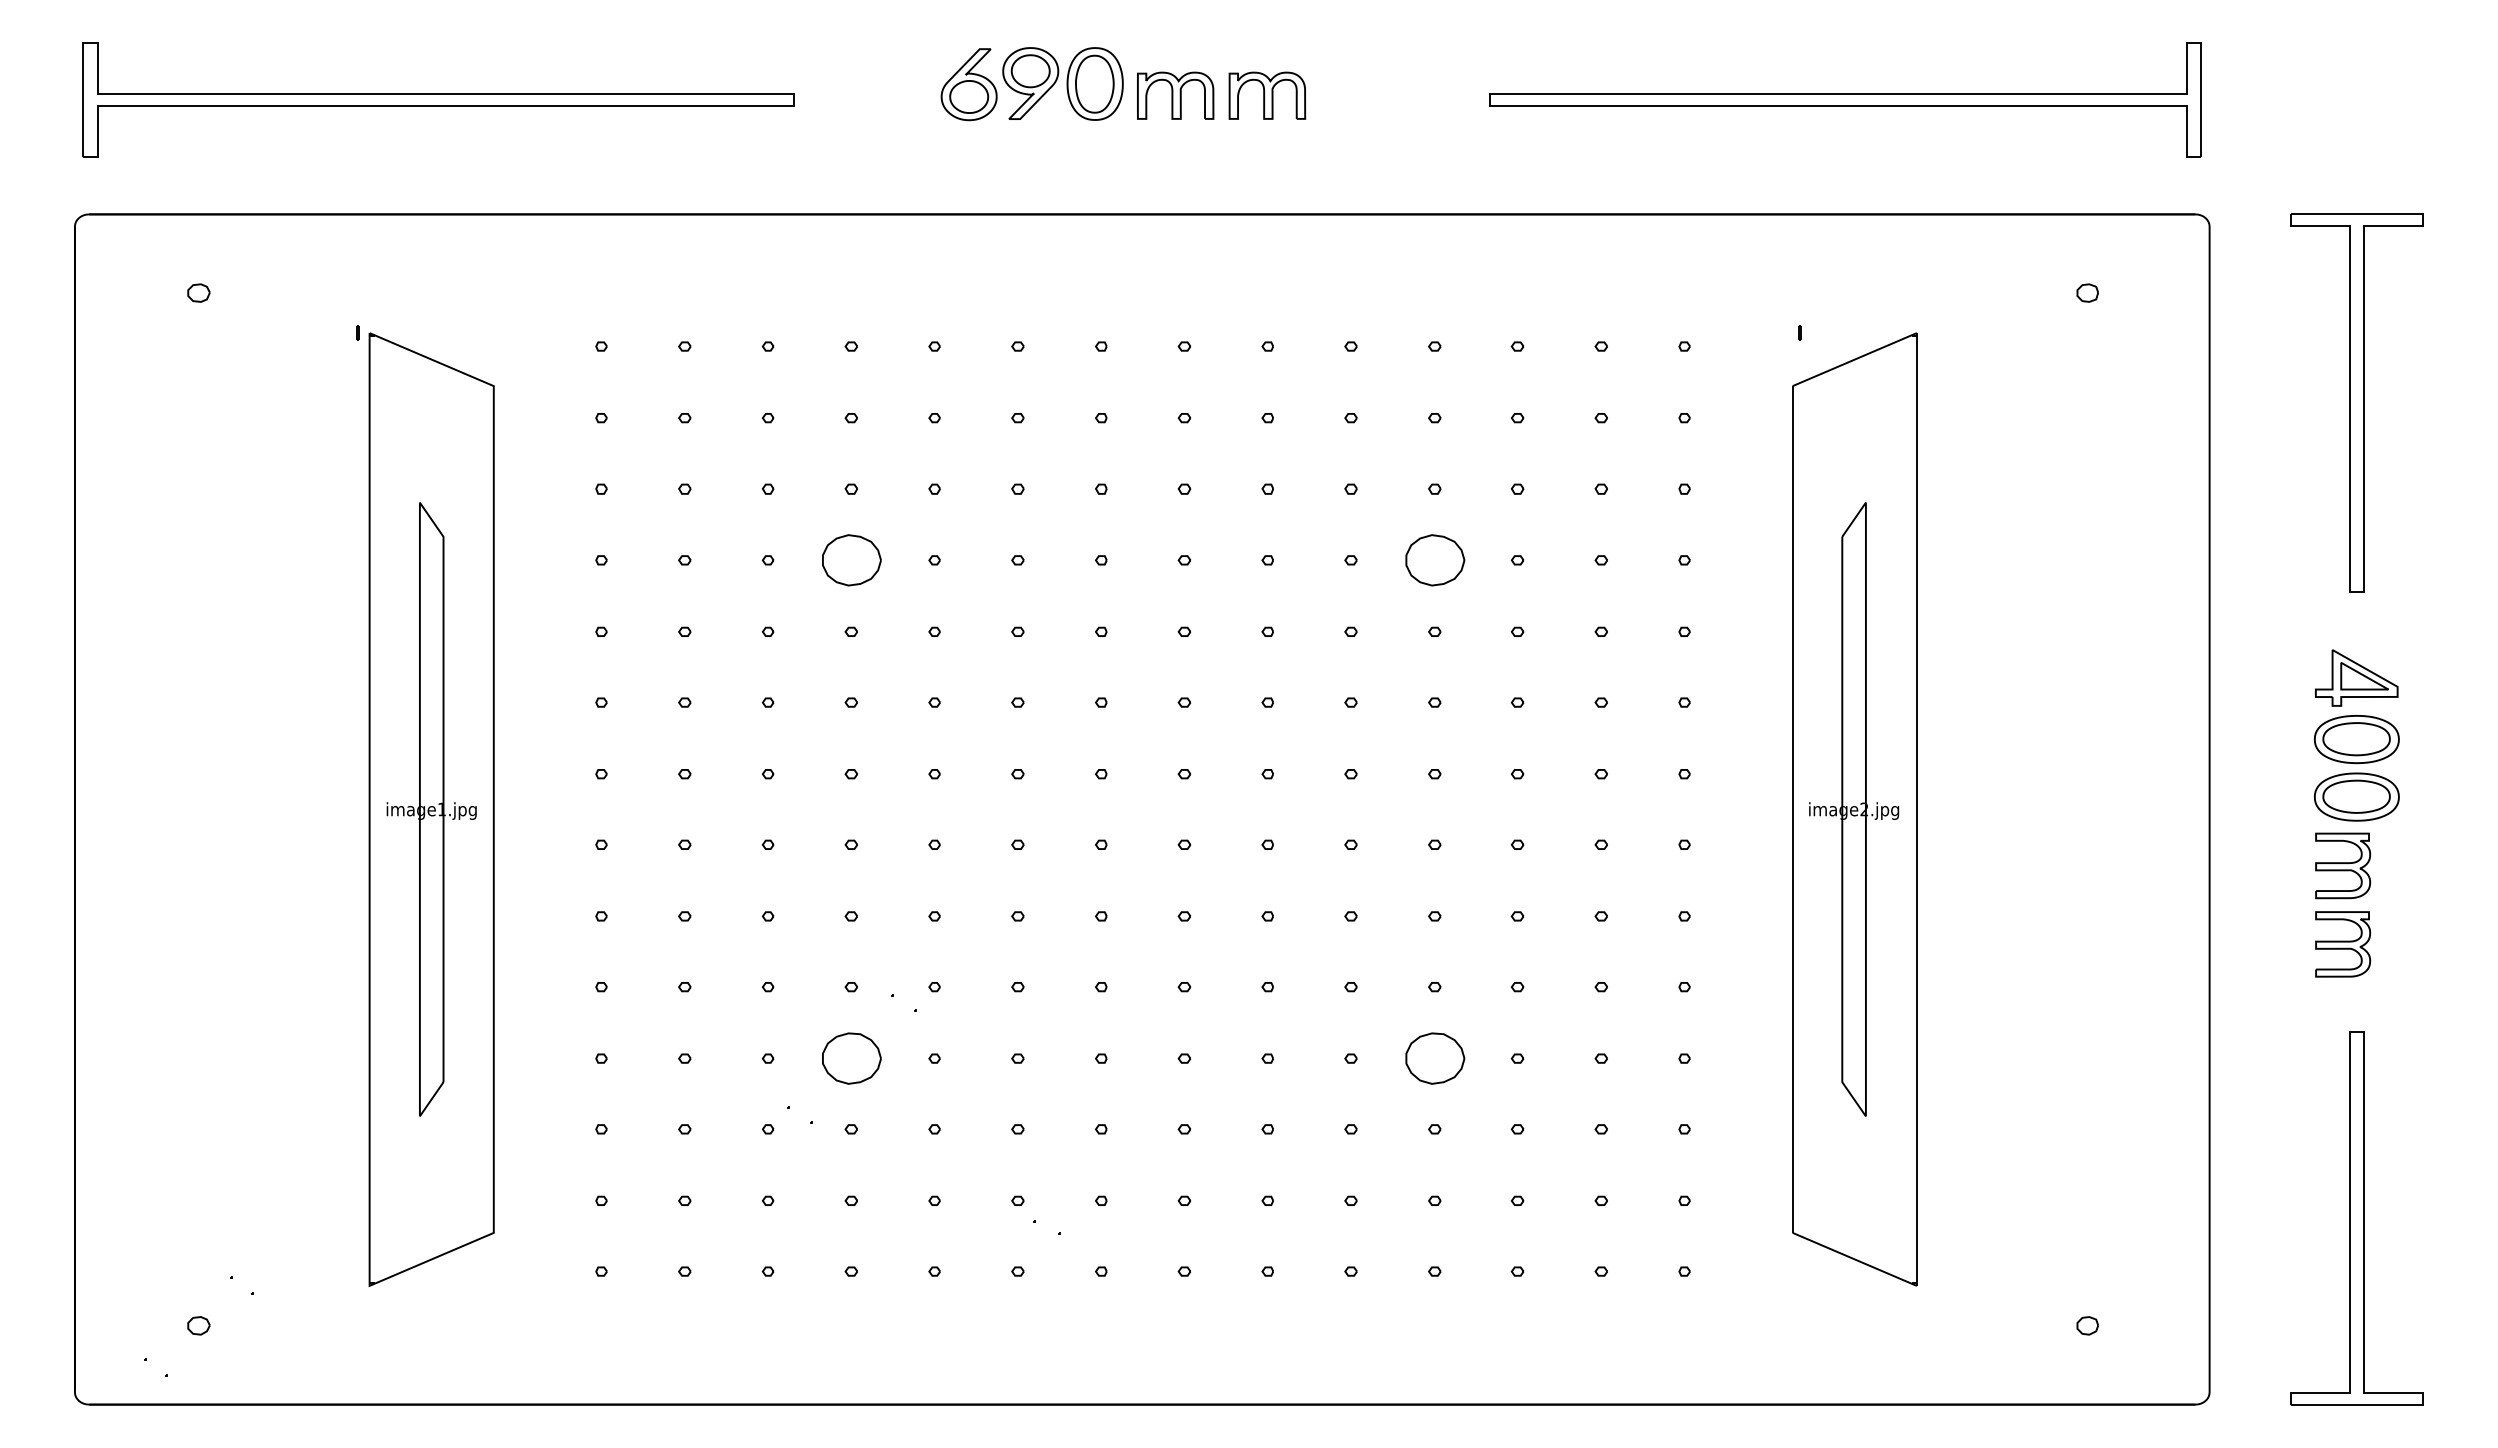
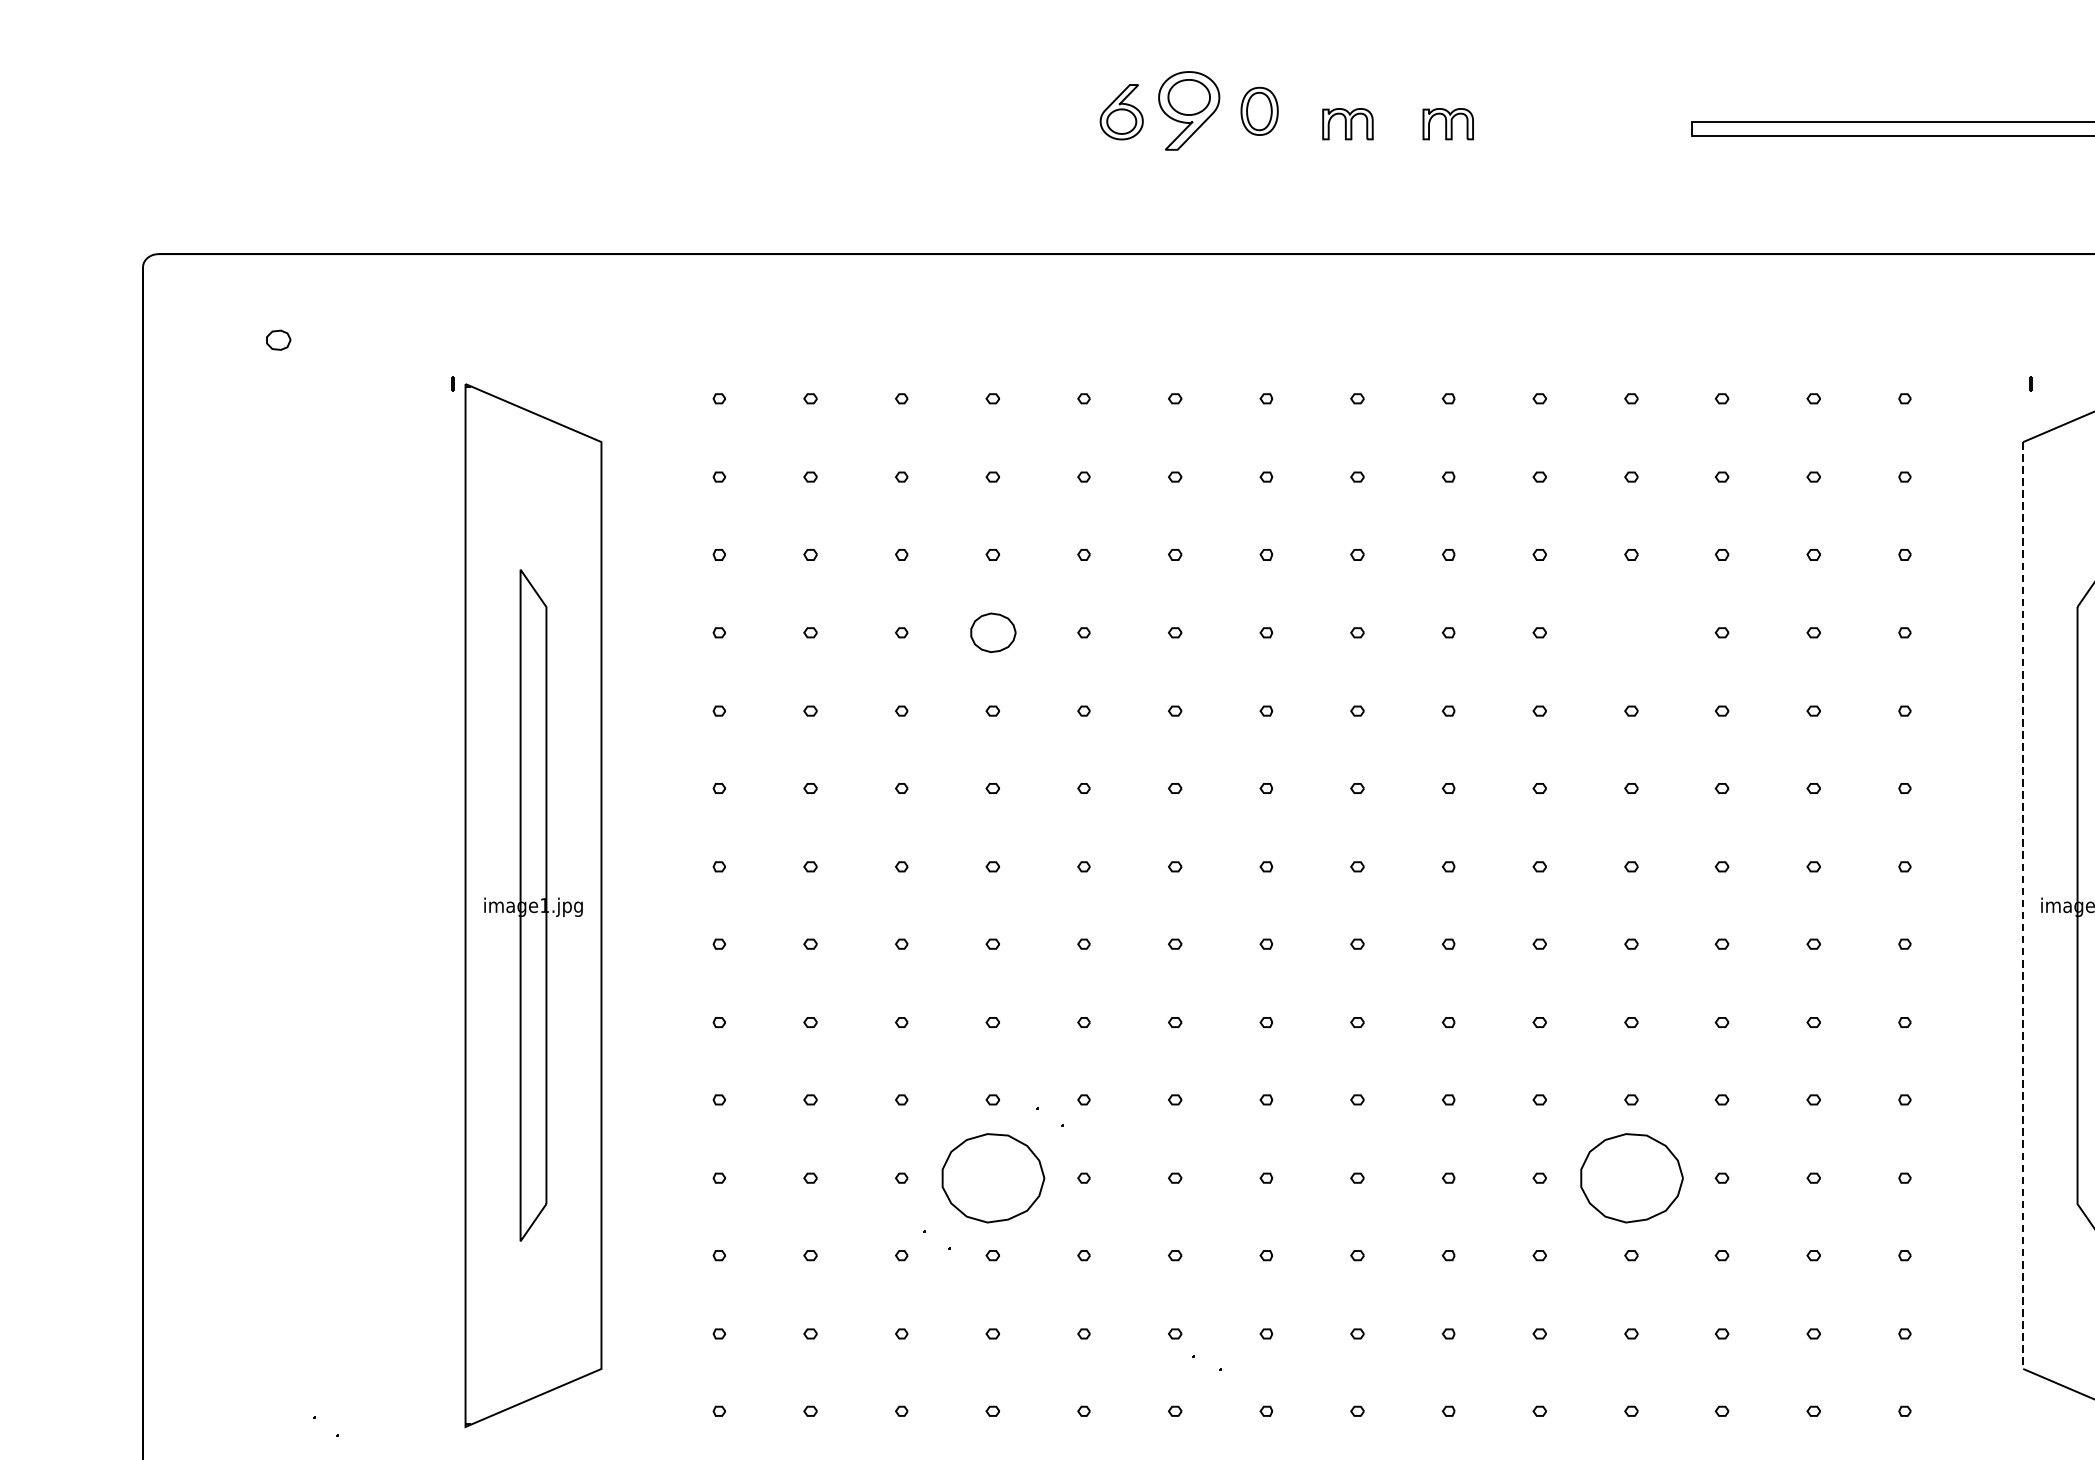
part: (1094, 83) -> (1258, 110), size x0.6
part: (968, 84) -> (1121, 111), size x0.7
part: (1175, 95) -> (1347, 123), size x0.6
part: (1267, 95) -> (1448, 123), size x0.6
part: (438, 99) -> (540, 128), removed
part: (851, 560) -> (993, 632), size x0.7
part: (1435, 560) -> (1632, 632), removed
line: (1792, 810) -> (2023, 906), solid -> dashed
part: (851, 1058) -> (993, 1178), size x1.6
part: (1435, 1058) -> (1632, 1178), size x1.6

